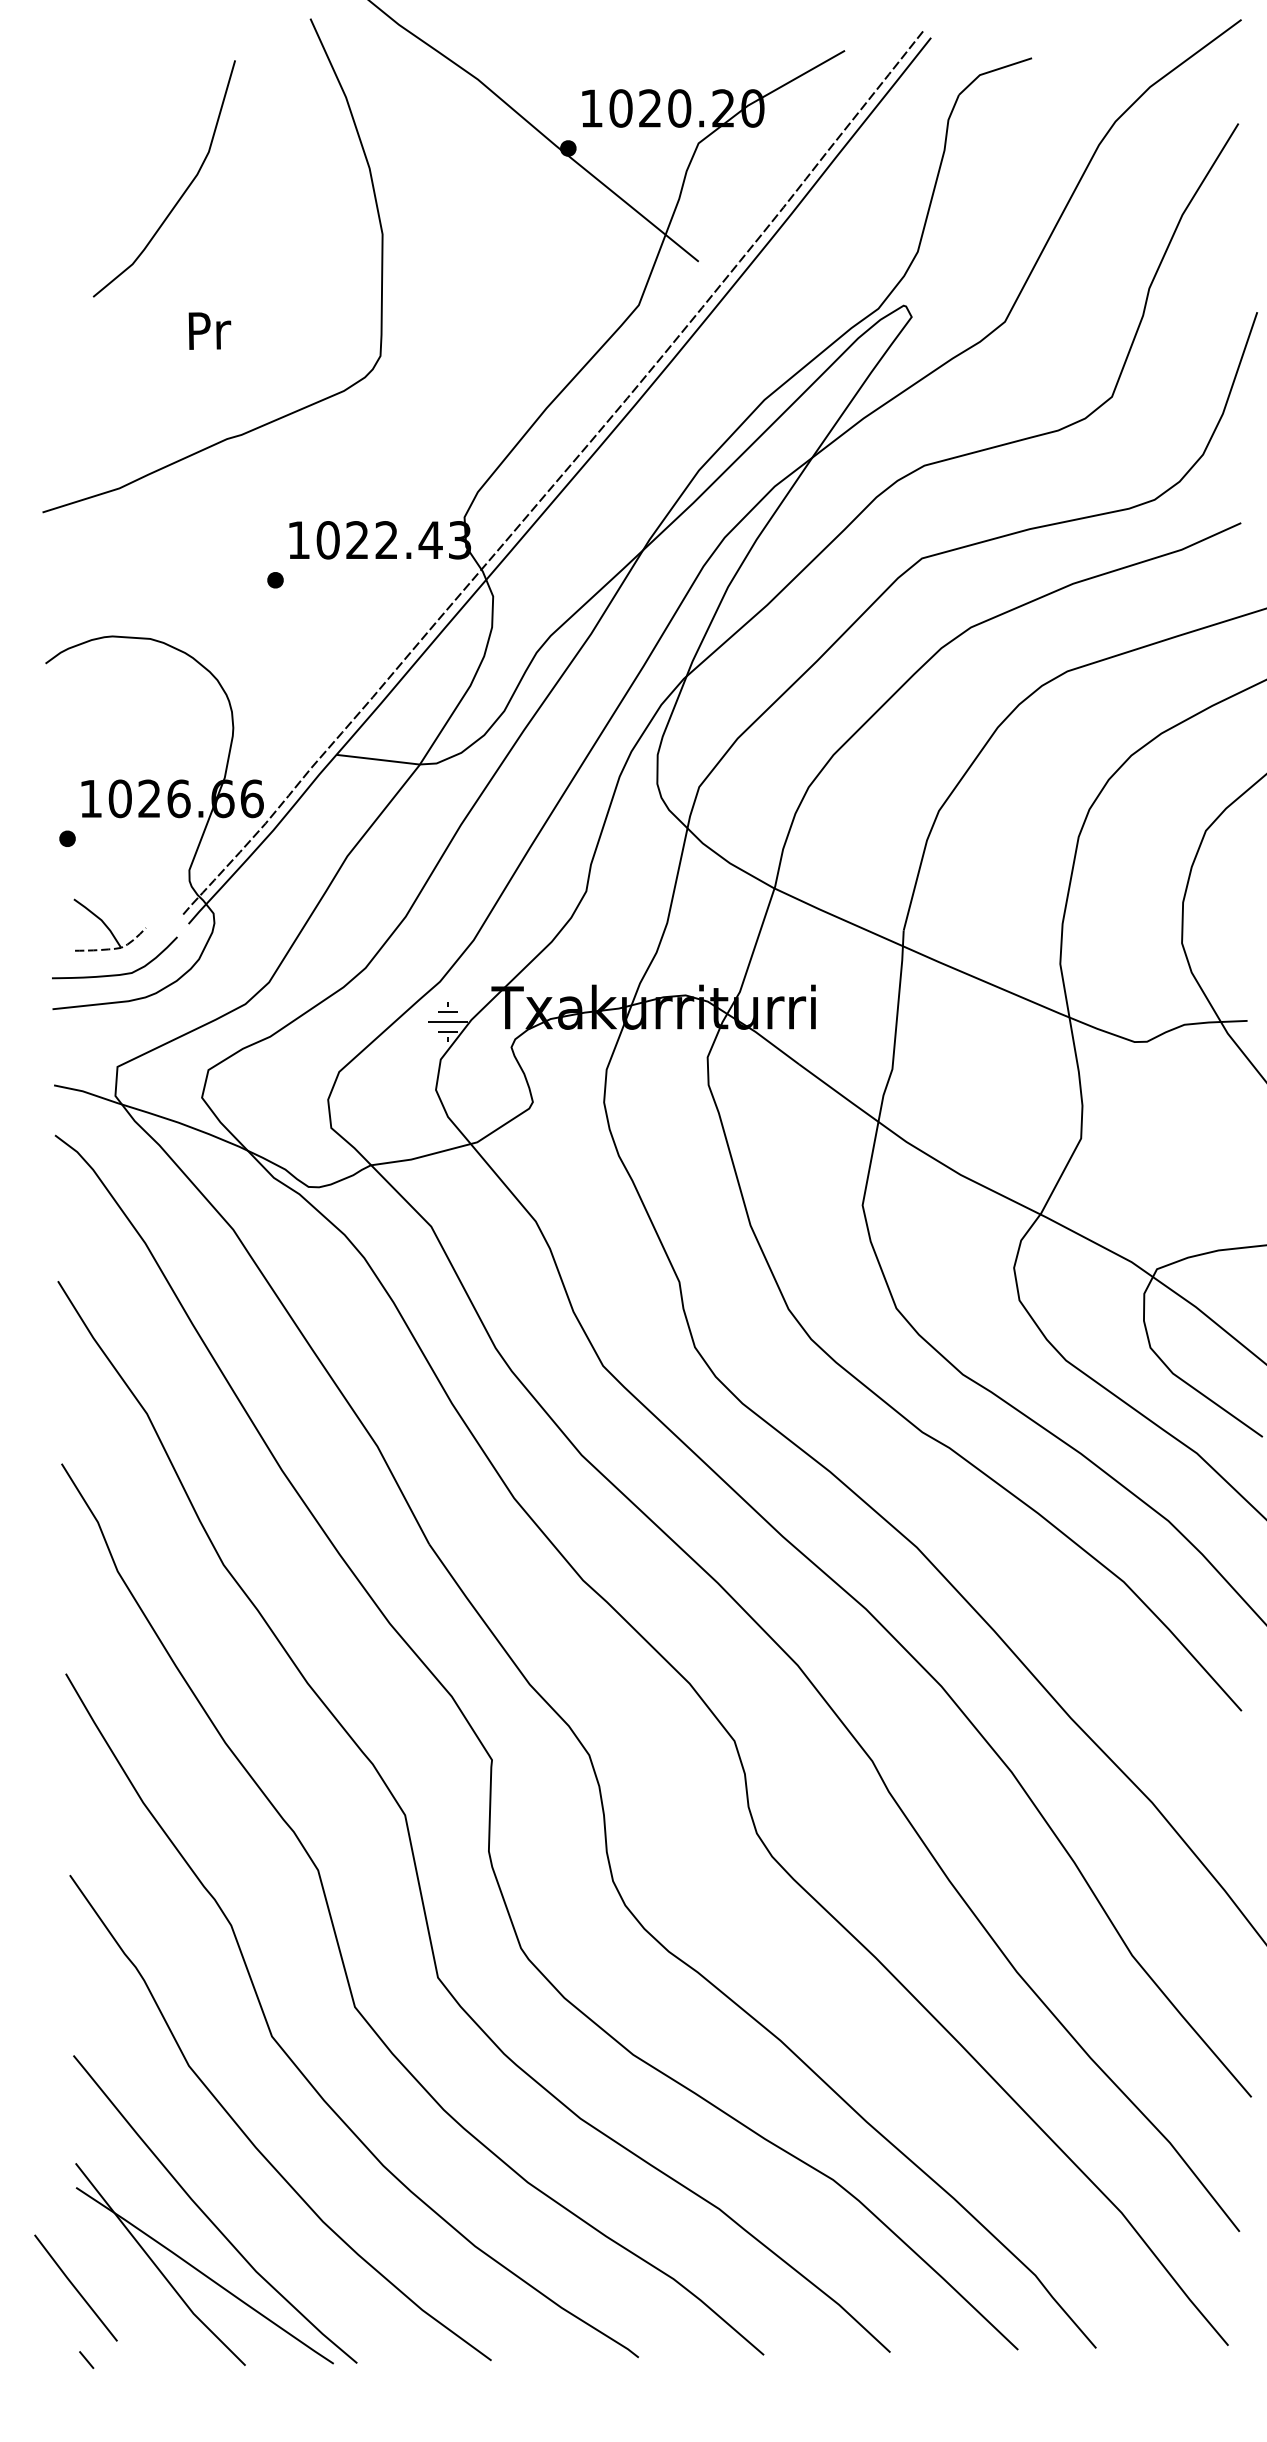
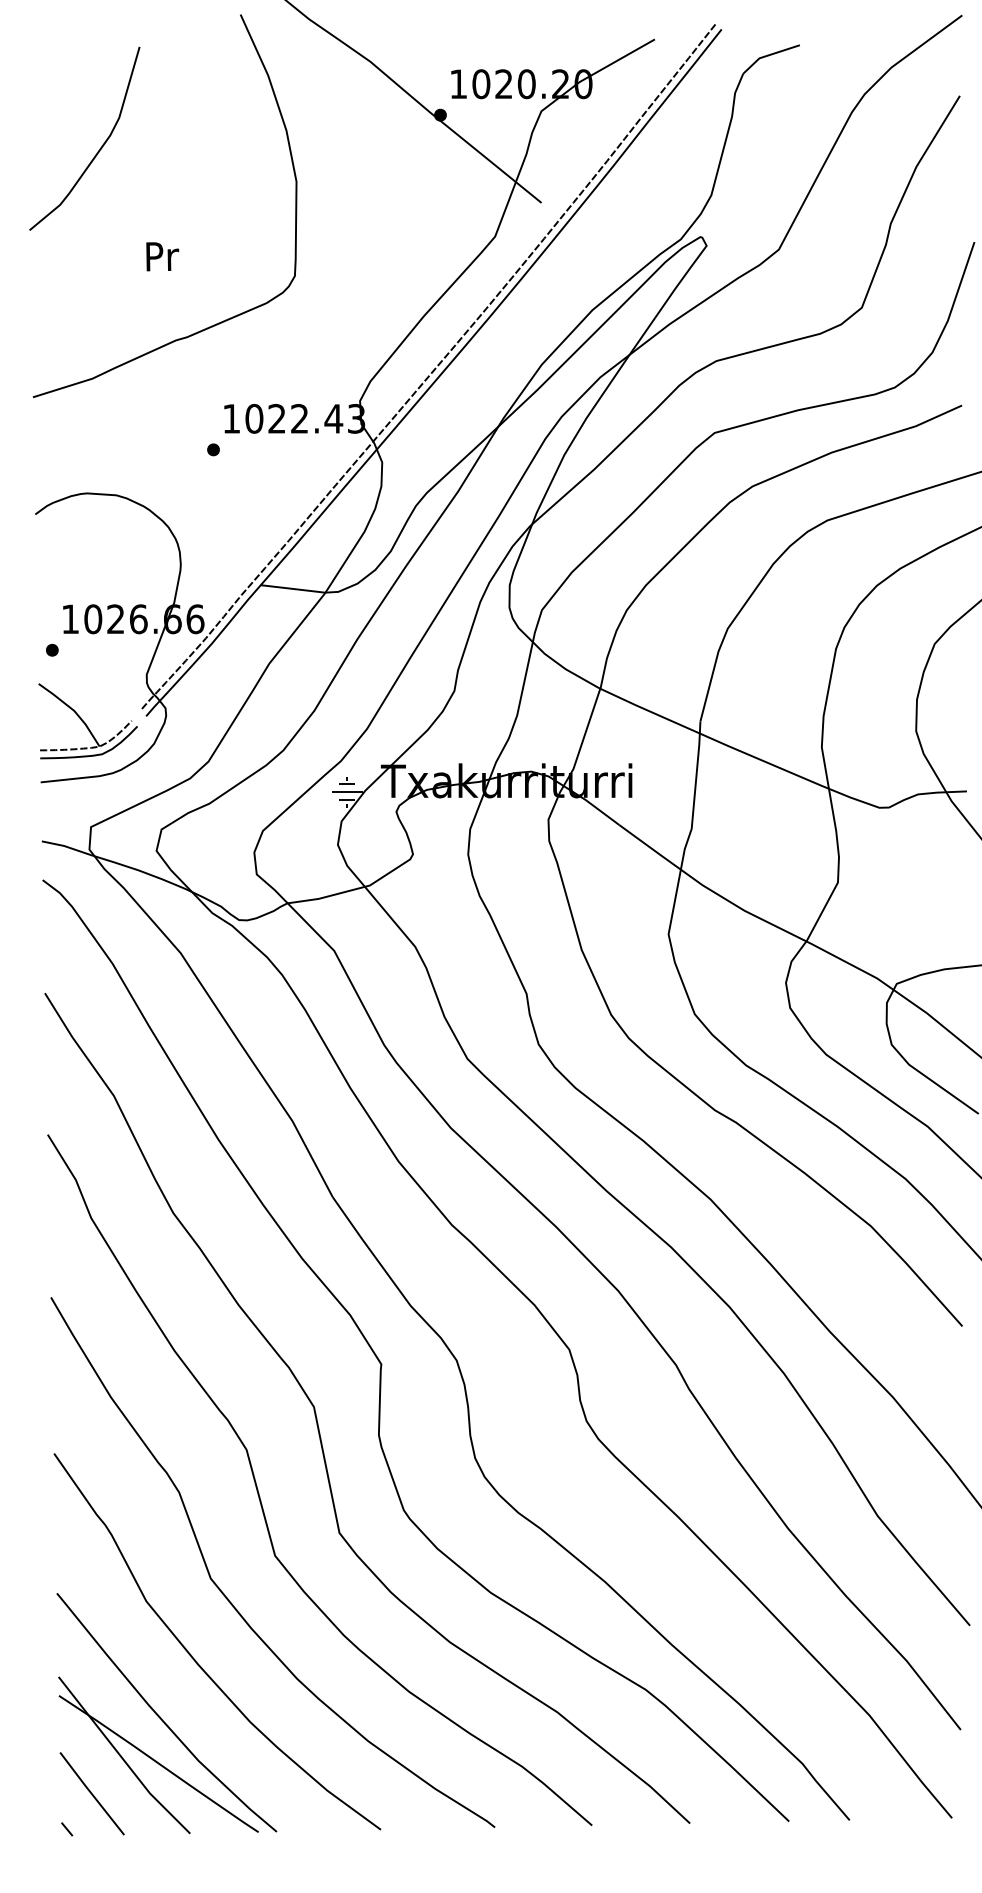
curve: (184, 190) -> (100, 147), moved
part: (109, 924) -> (84, 716), size x1.67
line: (75, 2287) -> (91, 1793), moved

